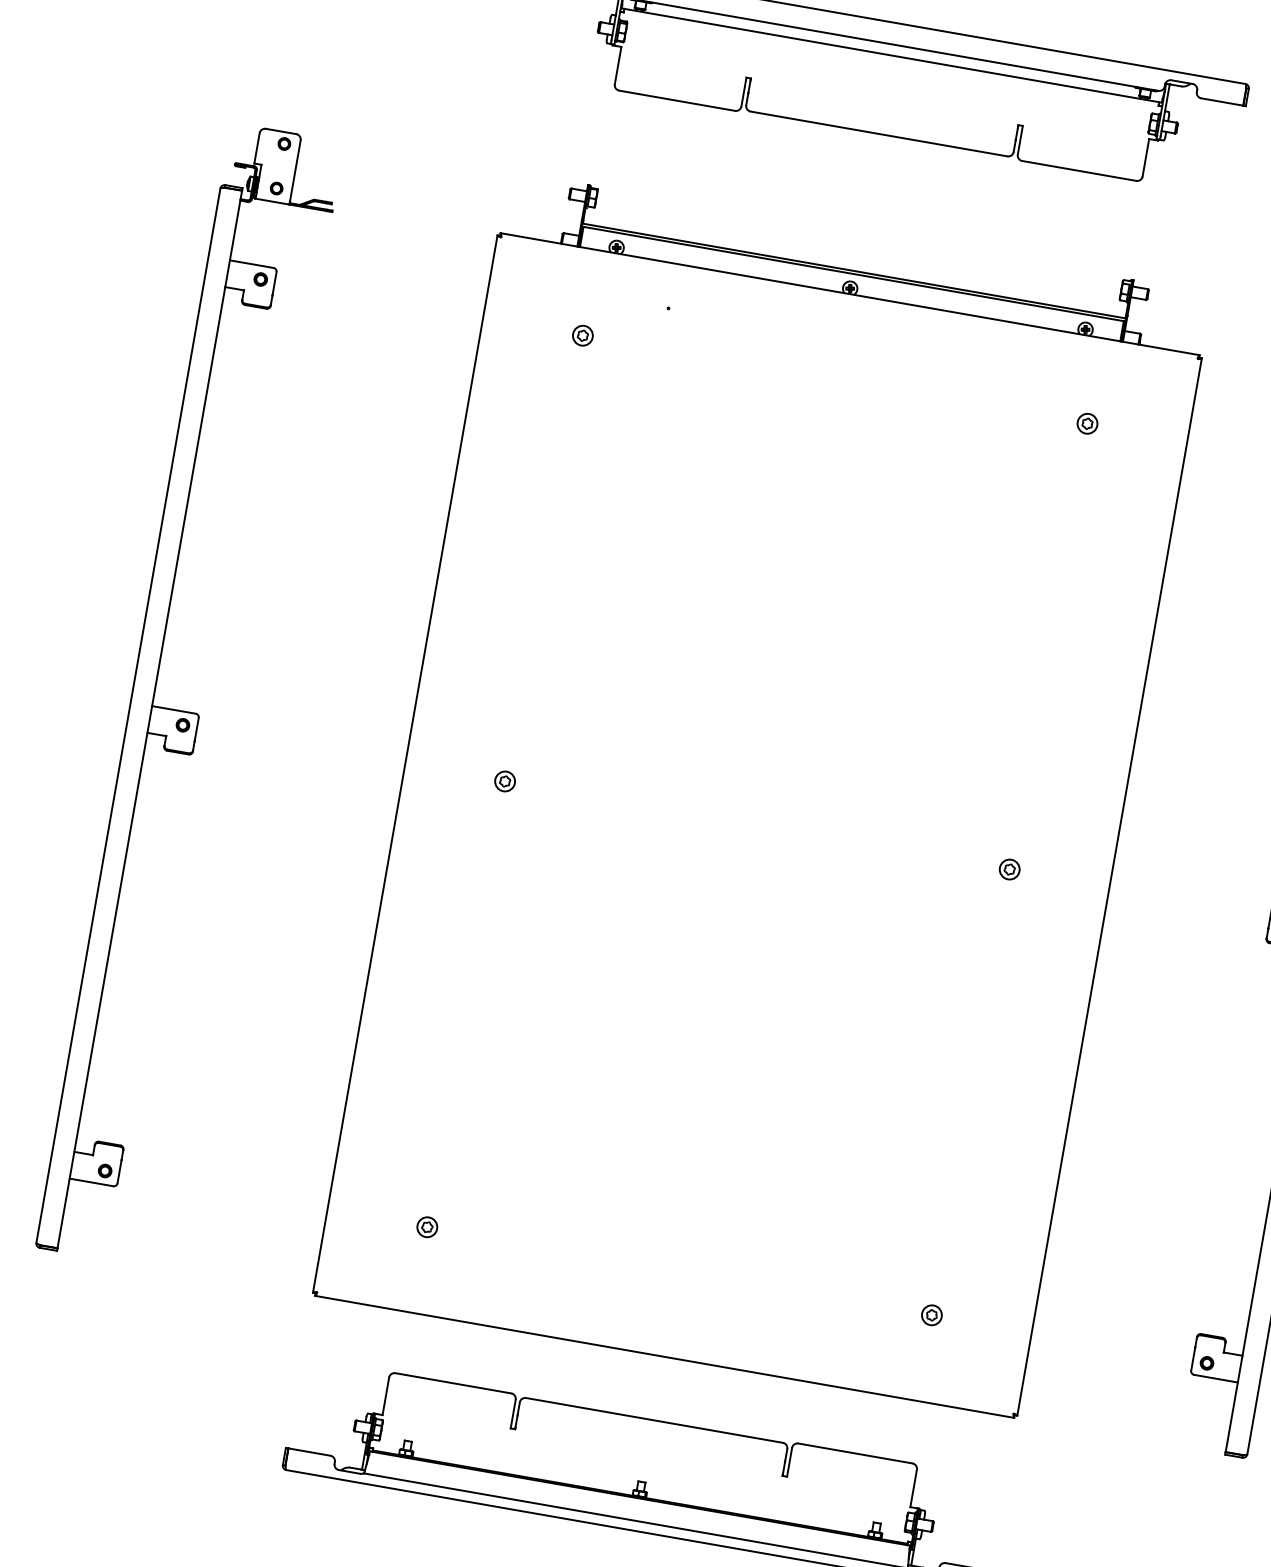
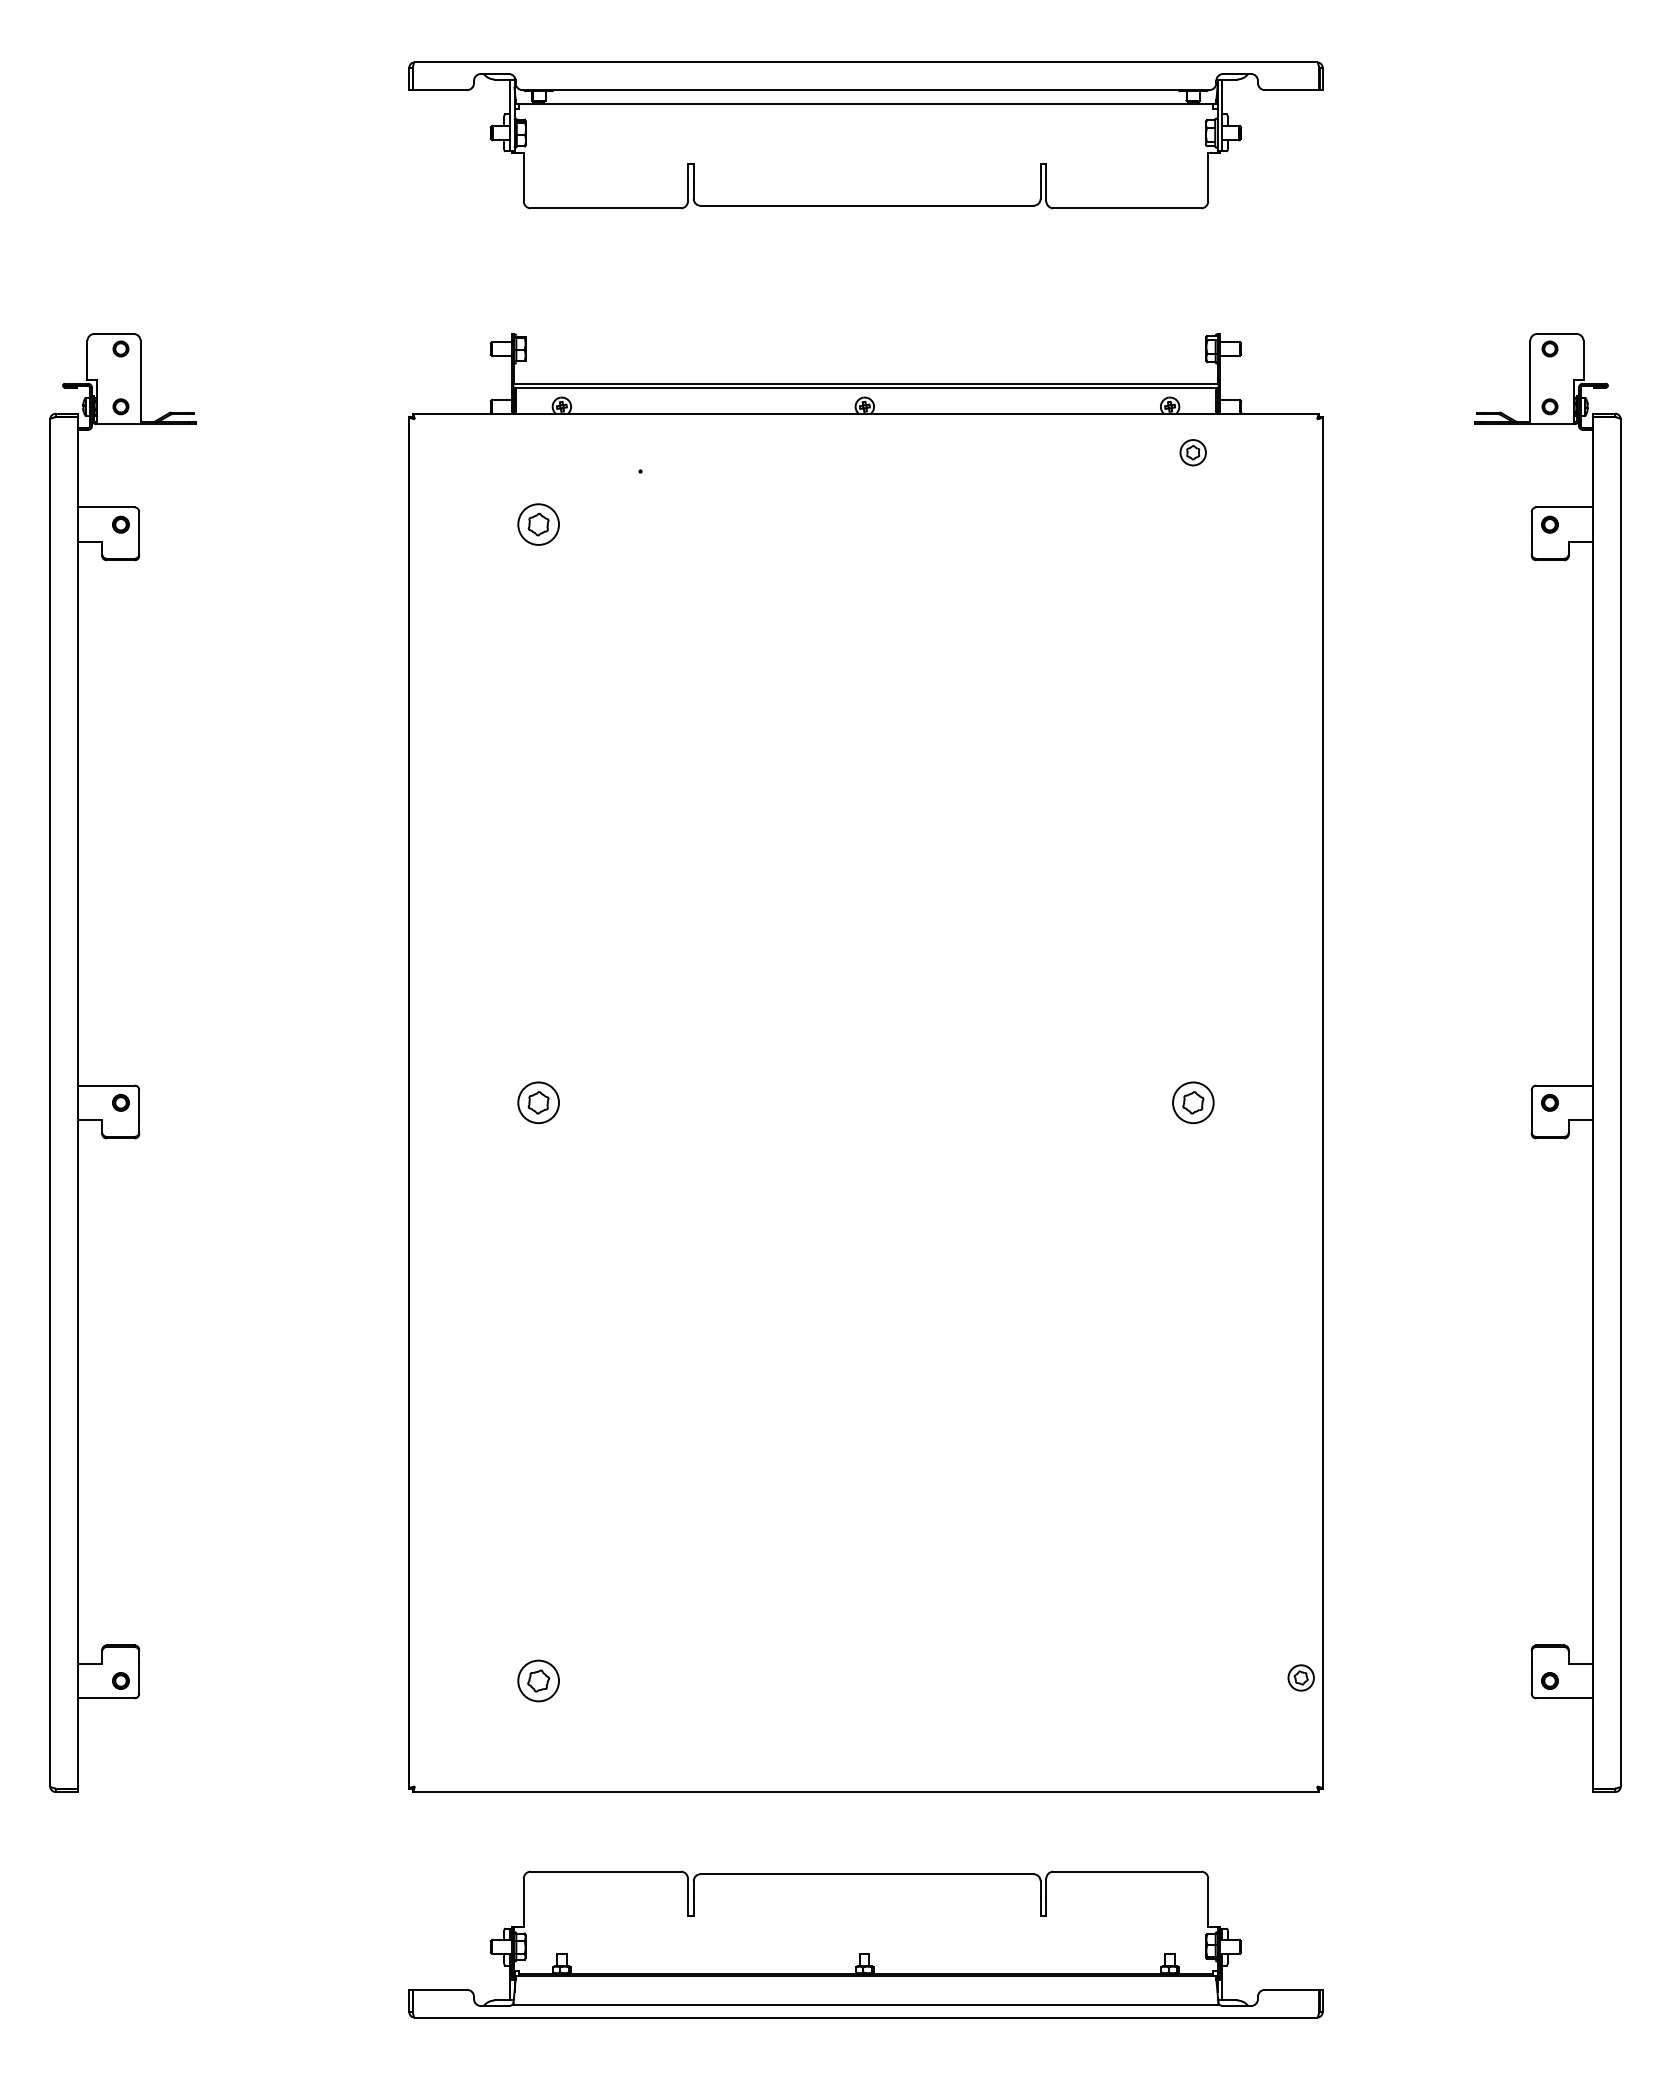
part: (582, 335) -> (538, 524), size x1.6
part: (1086, 423) -> (1192, 452), moved
part: (504, 781) -> (538, 1102), size x1.6
part: (1009, 869) -> (1192, 1102), size x1.6
part: (427, 1226) -> (538, 1680), size x1.6
part: (931, 1314) -> (1300, 1677), moved

